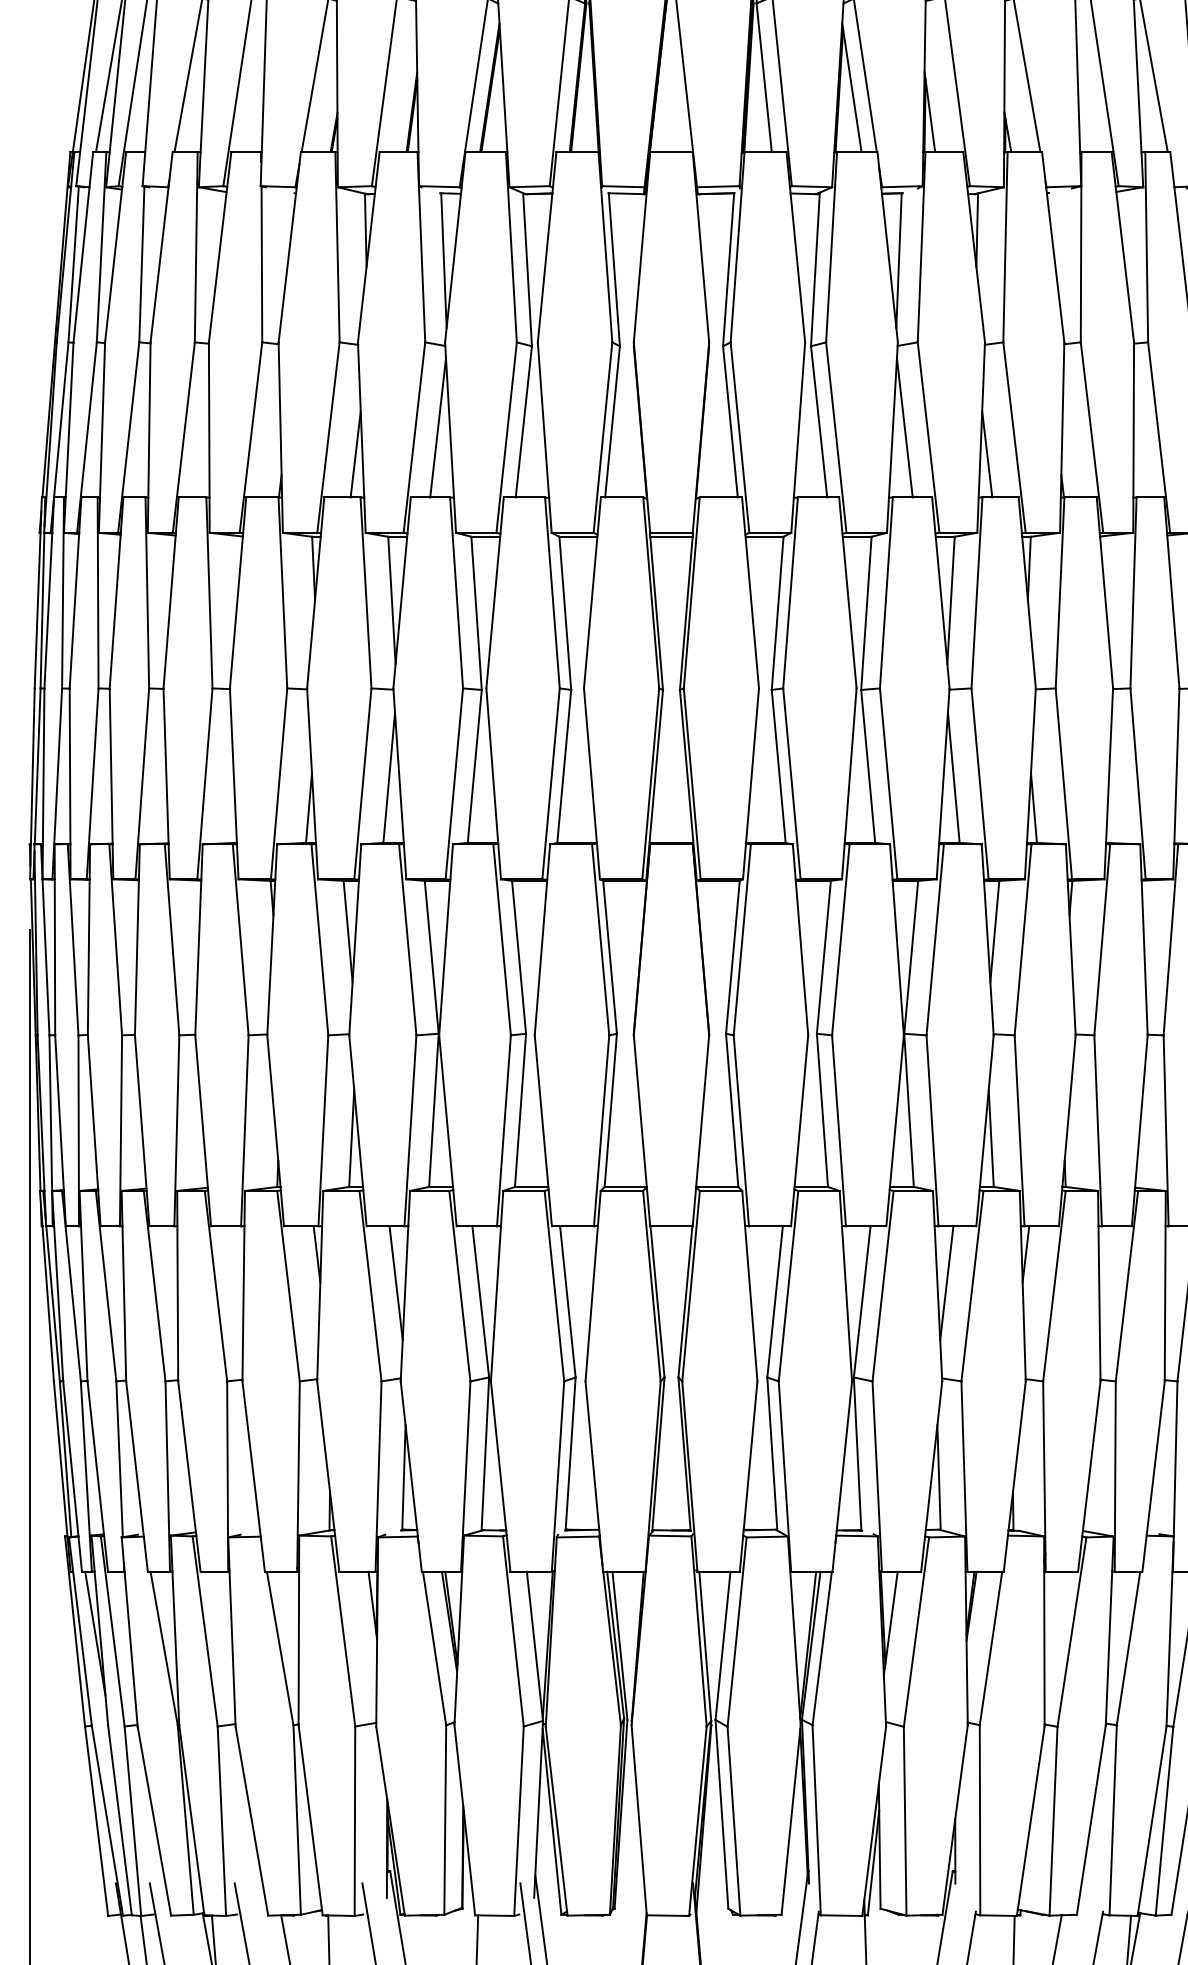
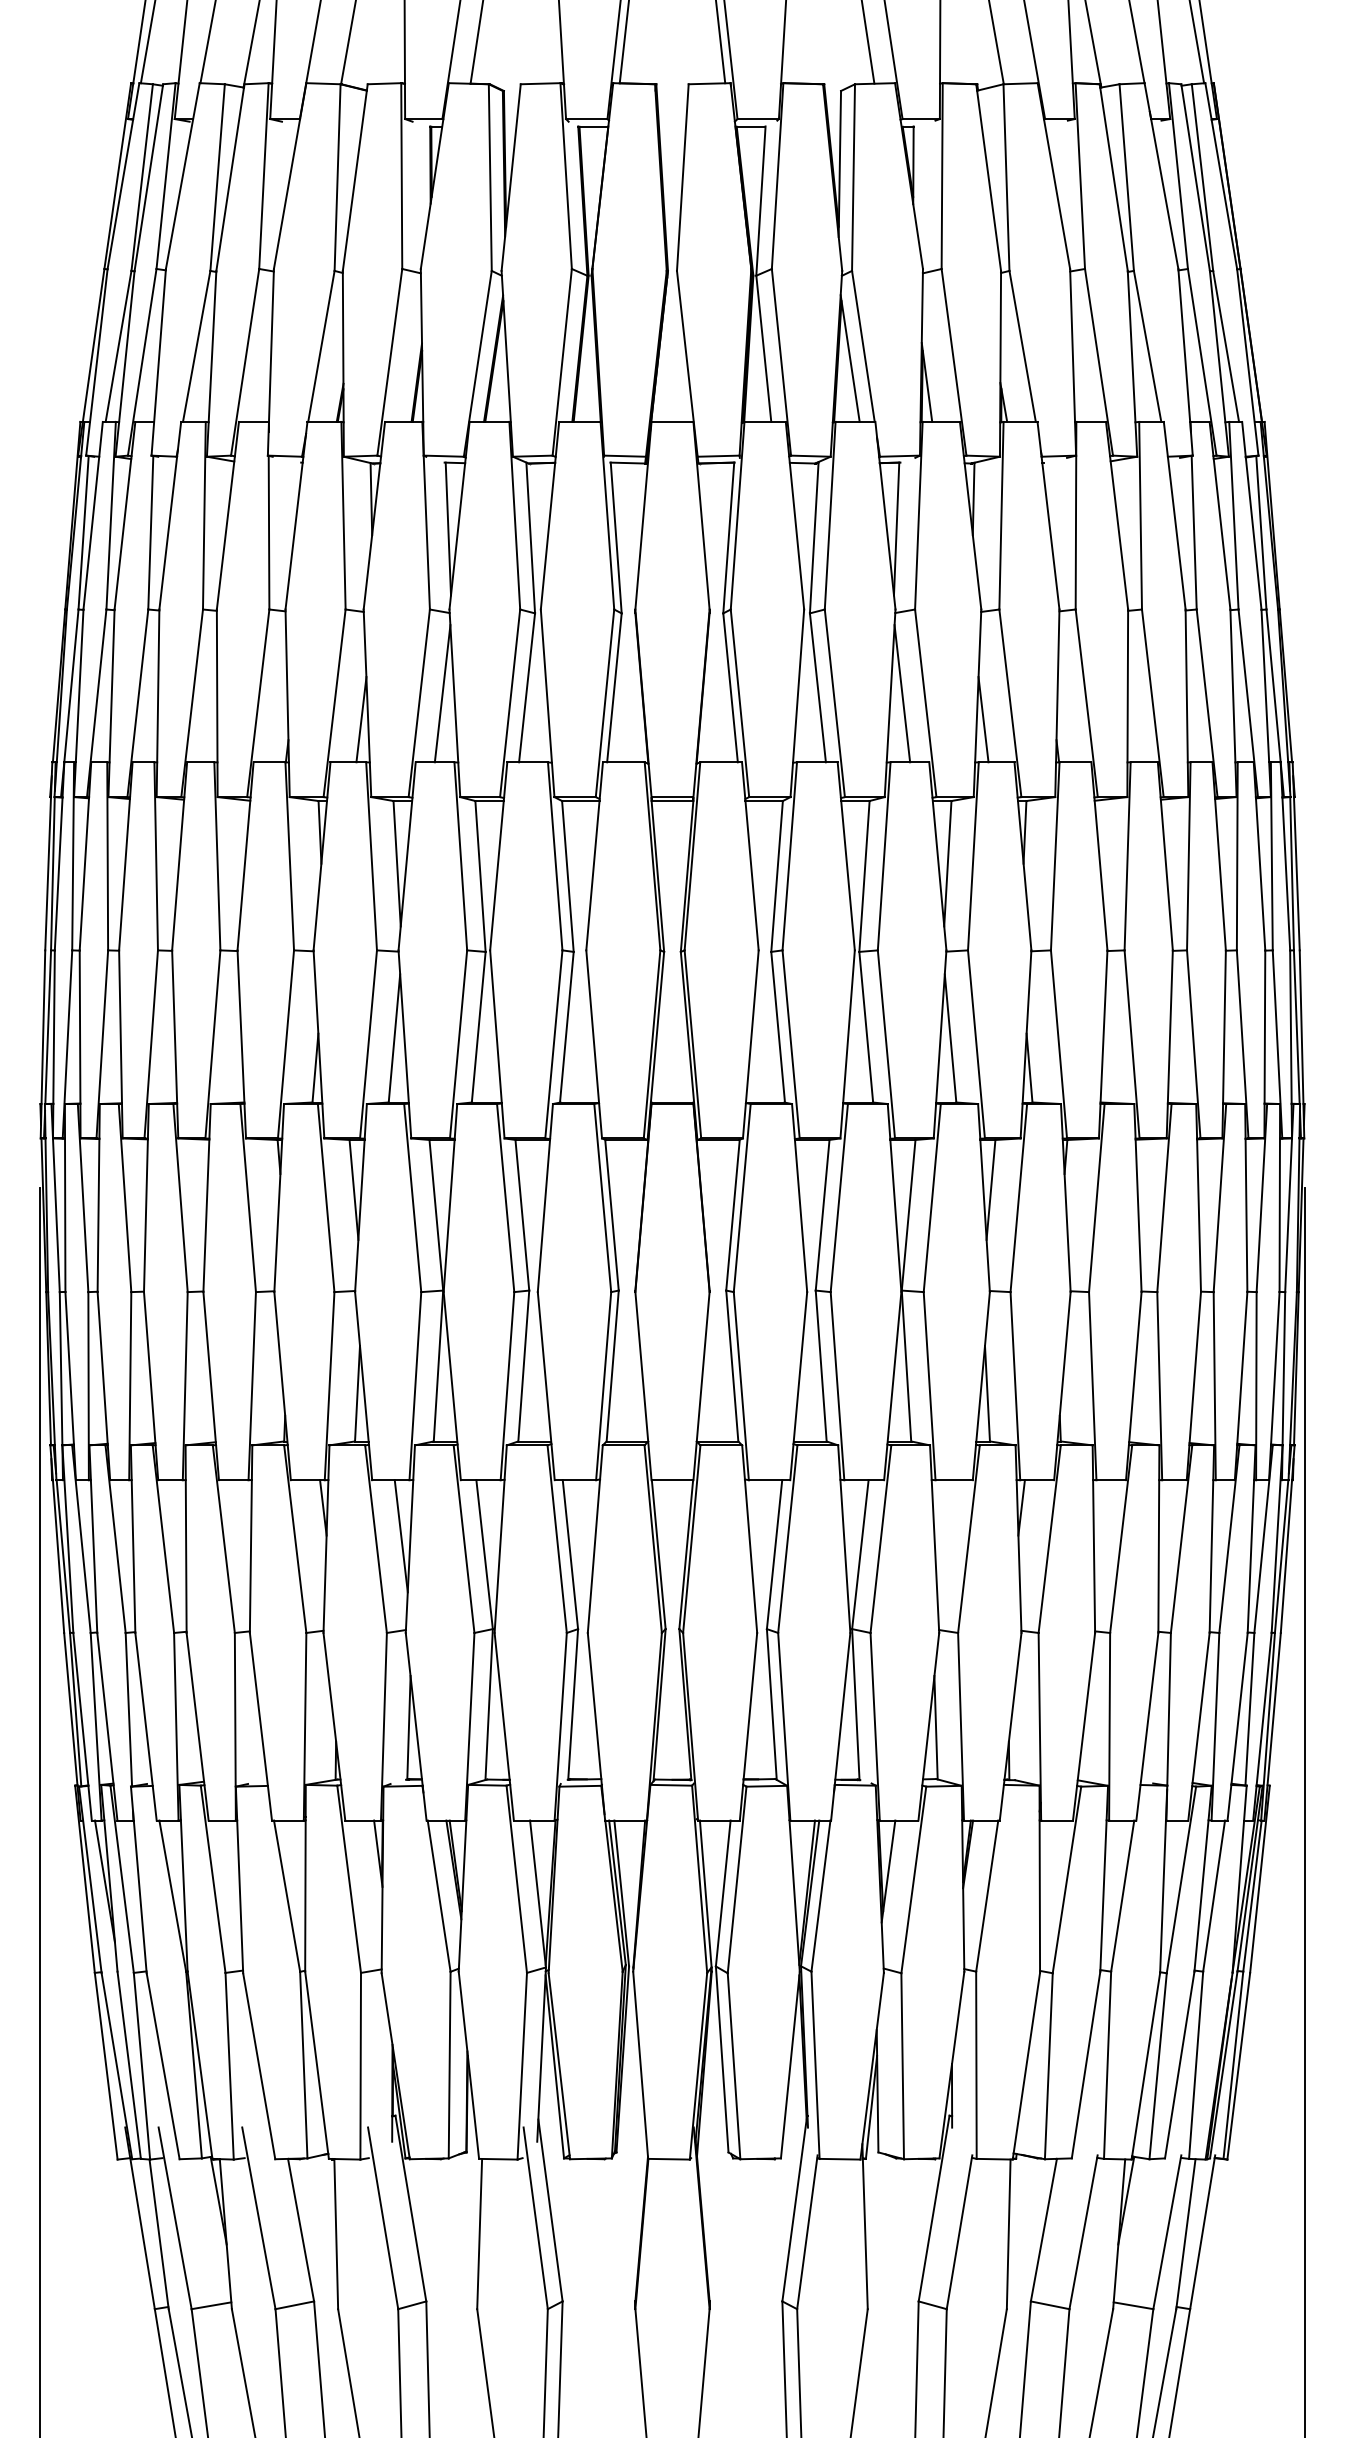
line: (946, 1283) -> (943, 1536), removed

